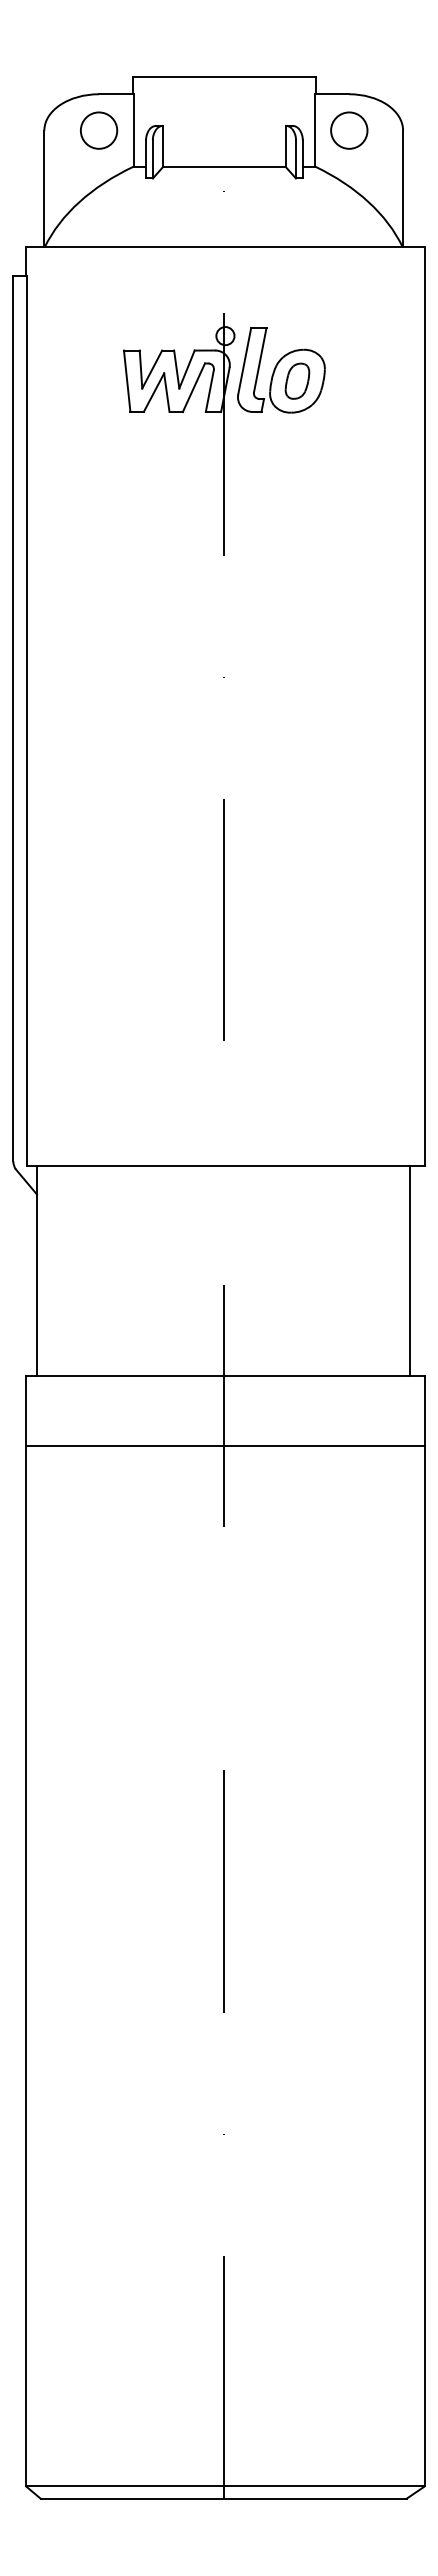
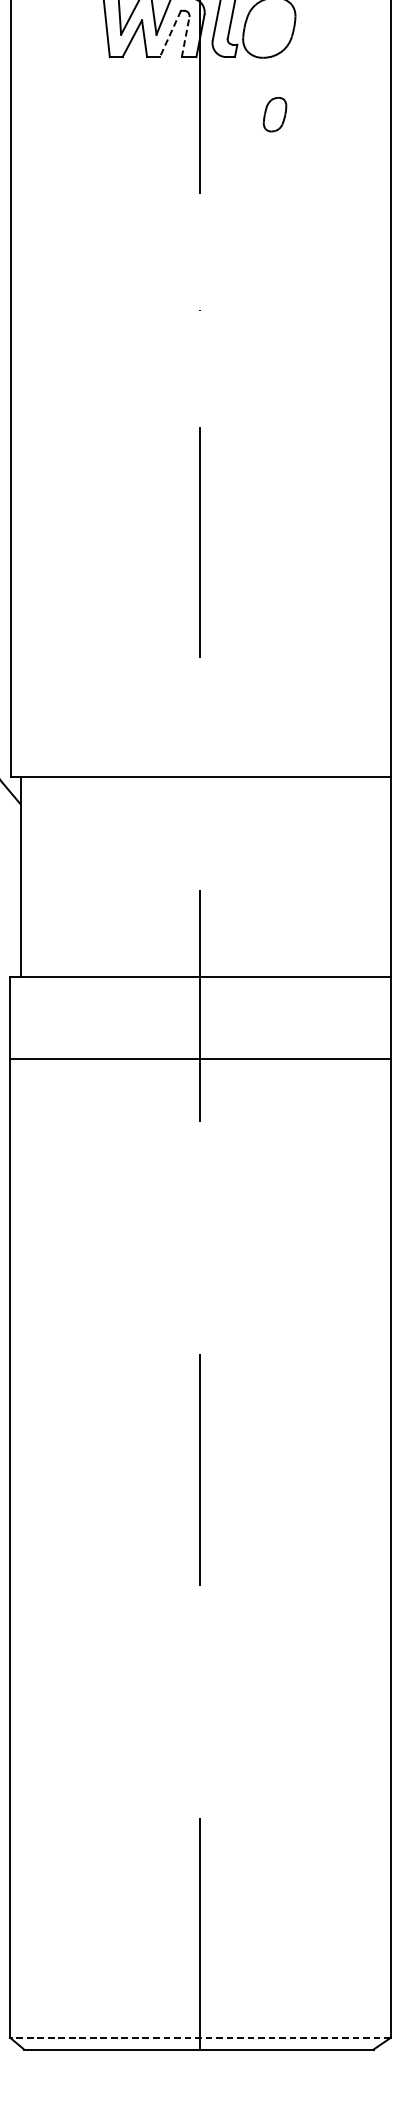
part: (297, 380) -> (275, 113), moved
line: (193, 387) -> (170, 33), solid -> dashed
line: (209, 390) -> (185, 36), solid -> dashed
line: (410, 1270) -> (391, 876), moved
line: (225, 1445) -> (200, 1059), moved
line: (224, 2486) -> (199, 2037), solid -> dashed

